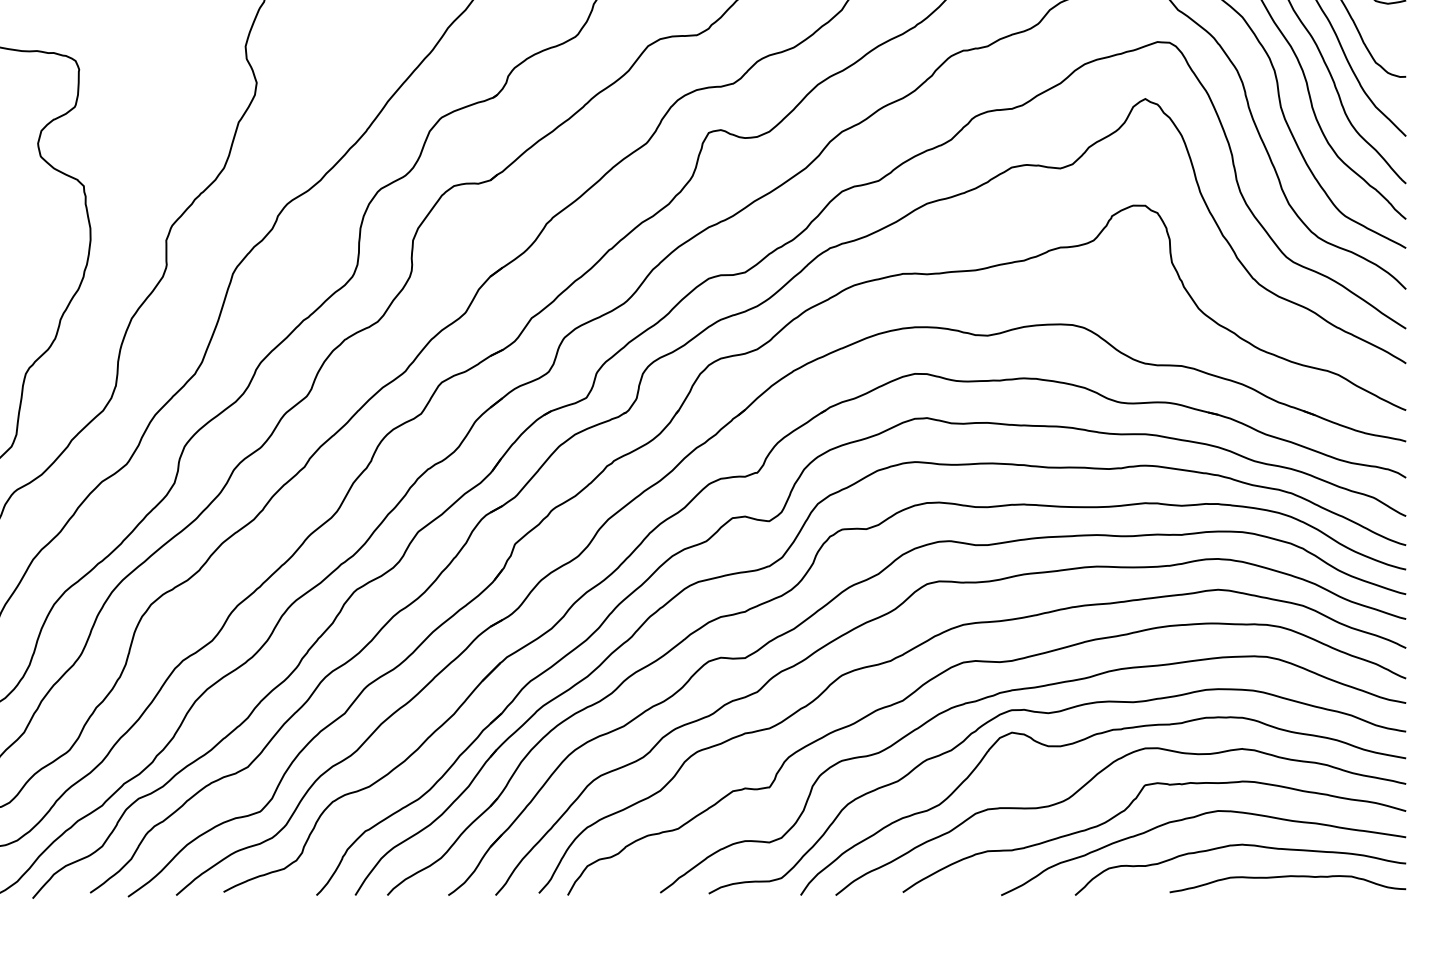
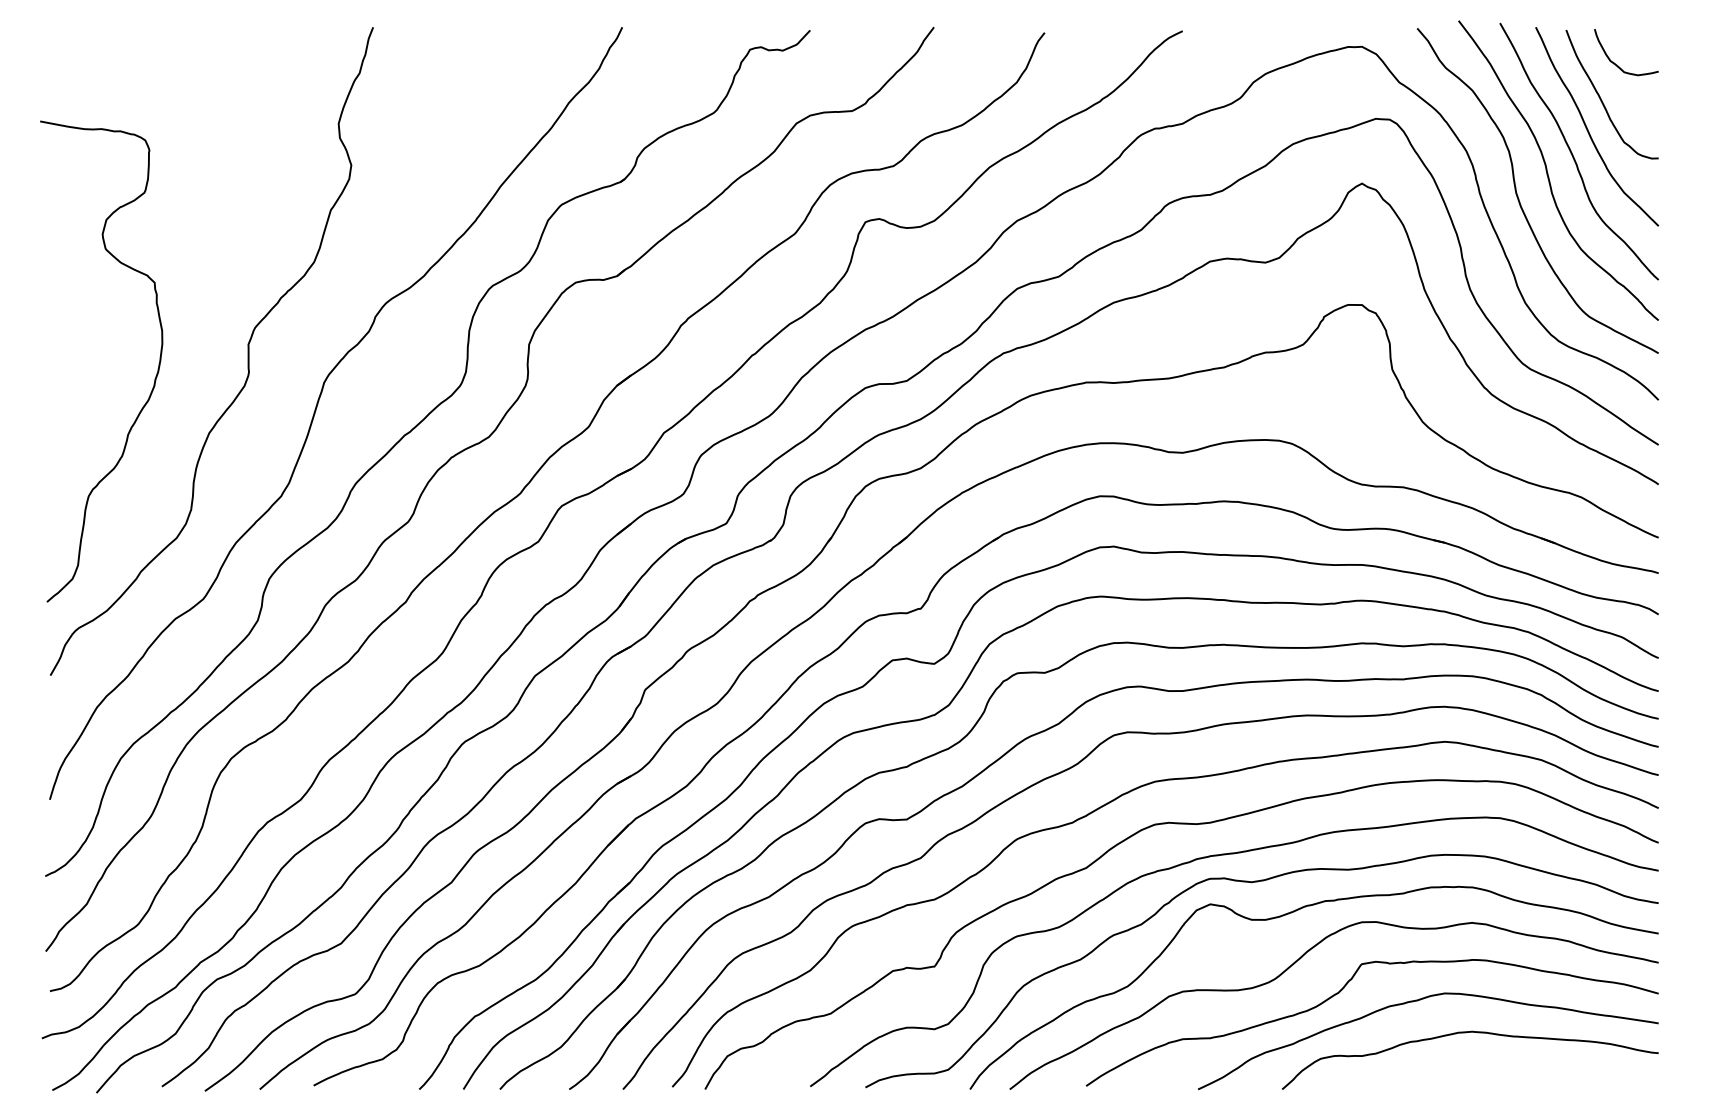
curve: (1287, 876) -> (1523, 1068), removed

